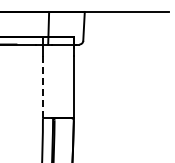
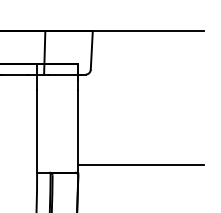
line: (42, 86) -> (36, 130), dashed -> solid
line: (120, 112) -> (140, 165), added

